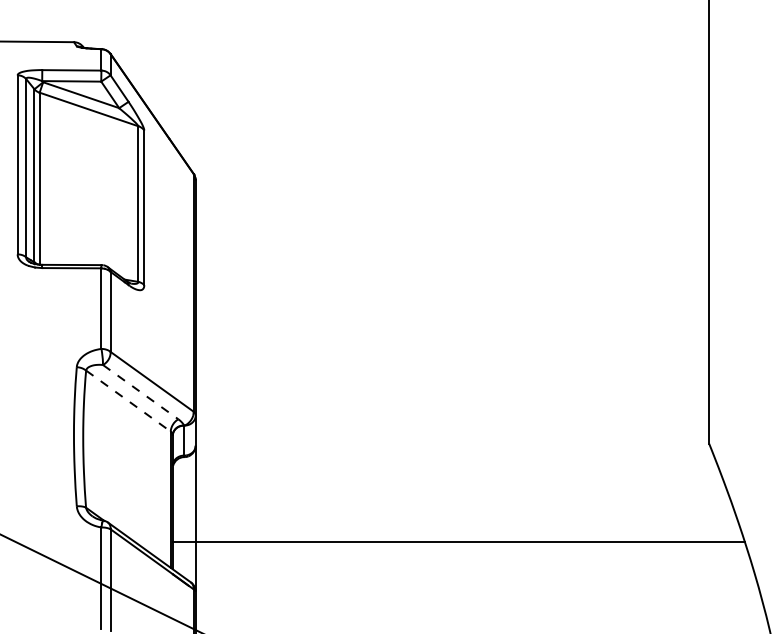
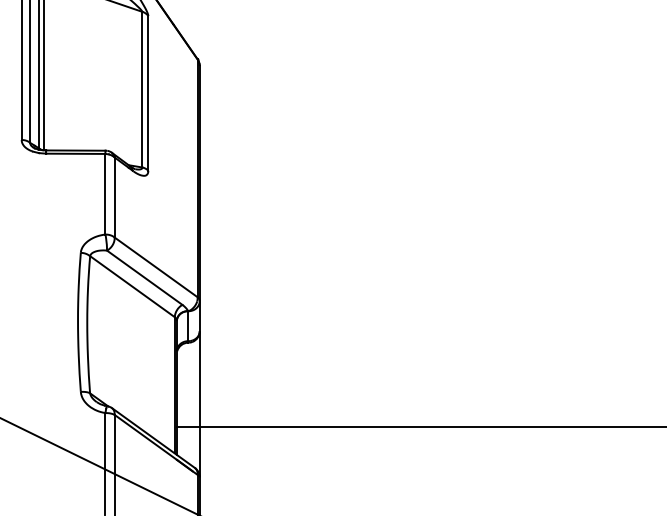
line: (141, 392) -> (145, 278), dashed -> solid
line: (128, 401) -> (132, 287), dashed -> solid

